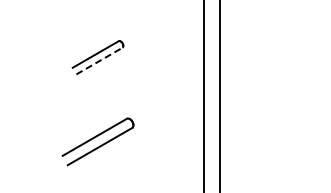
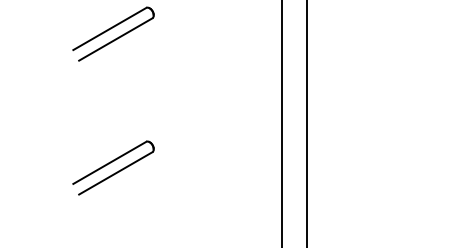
line: (99, 61) -> (115, 40), dashed -> solid
part: (97, 141) -> (112, 167), size x0.71

